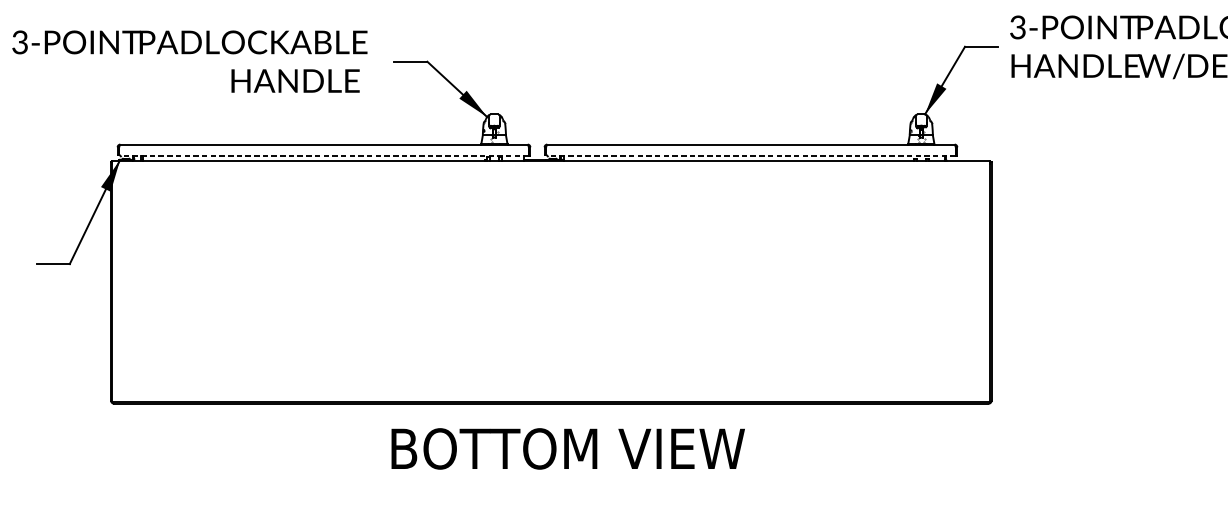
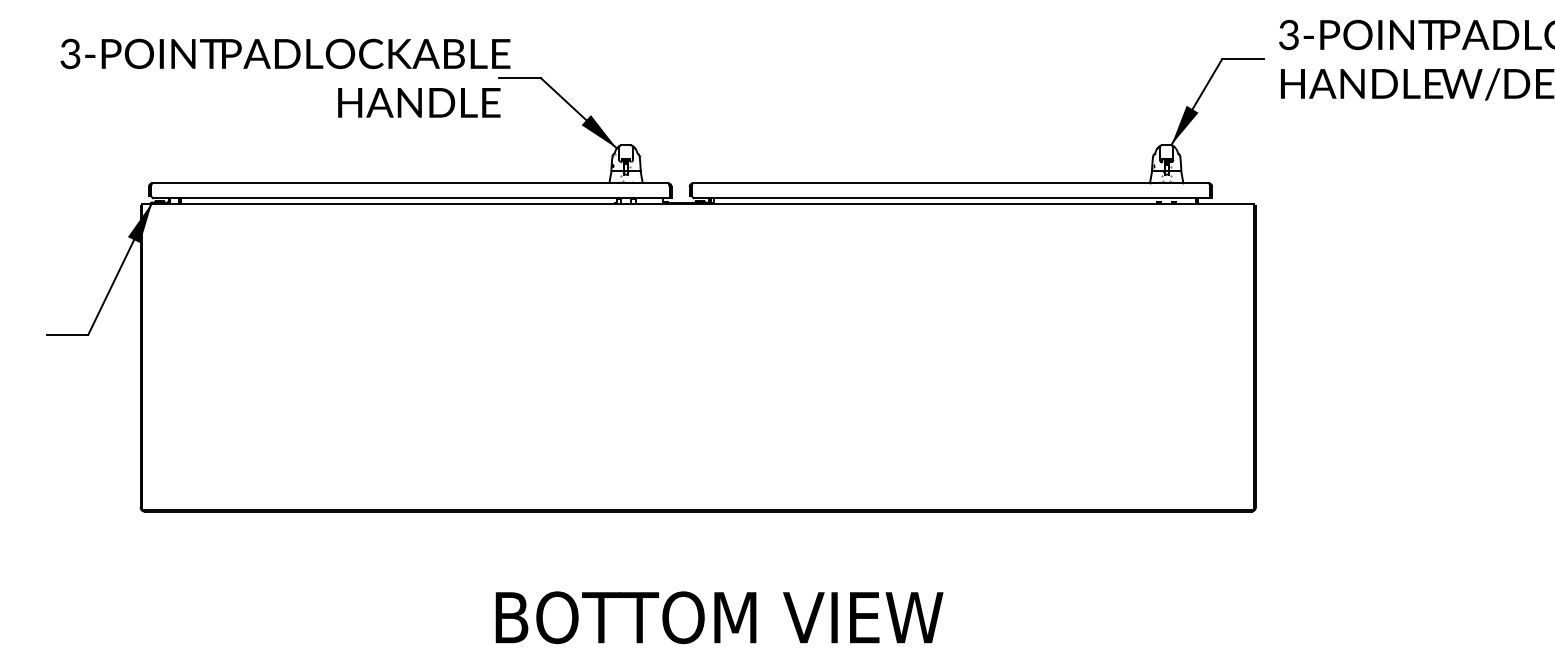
text: (189, 61) -> (285, 77), moved
line: (324, 156) -> (410, 198), dashed -> solid
line: (751, 156) -> (951, 198), dashed -> solid
text: (568, 448) -> (719, 617), moved

